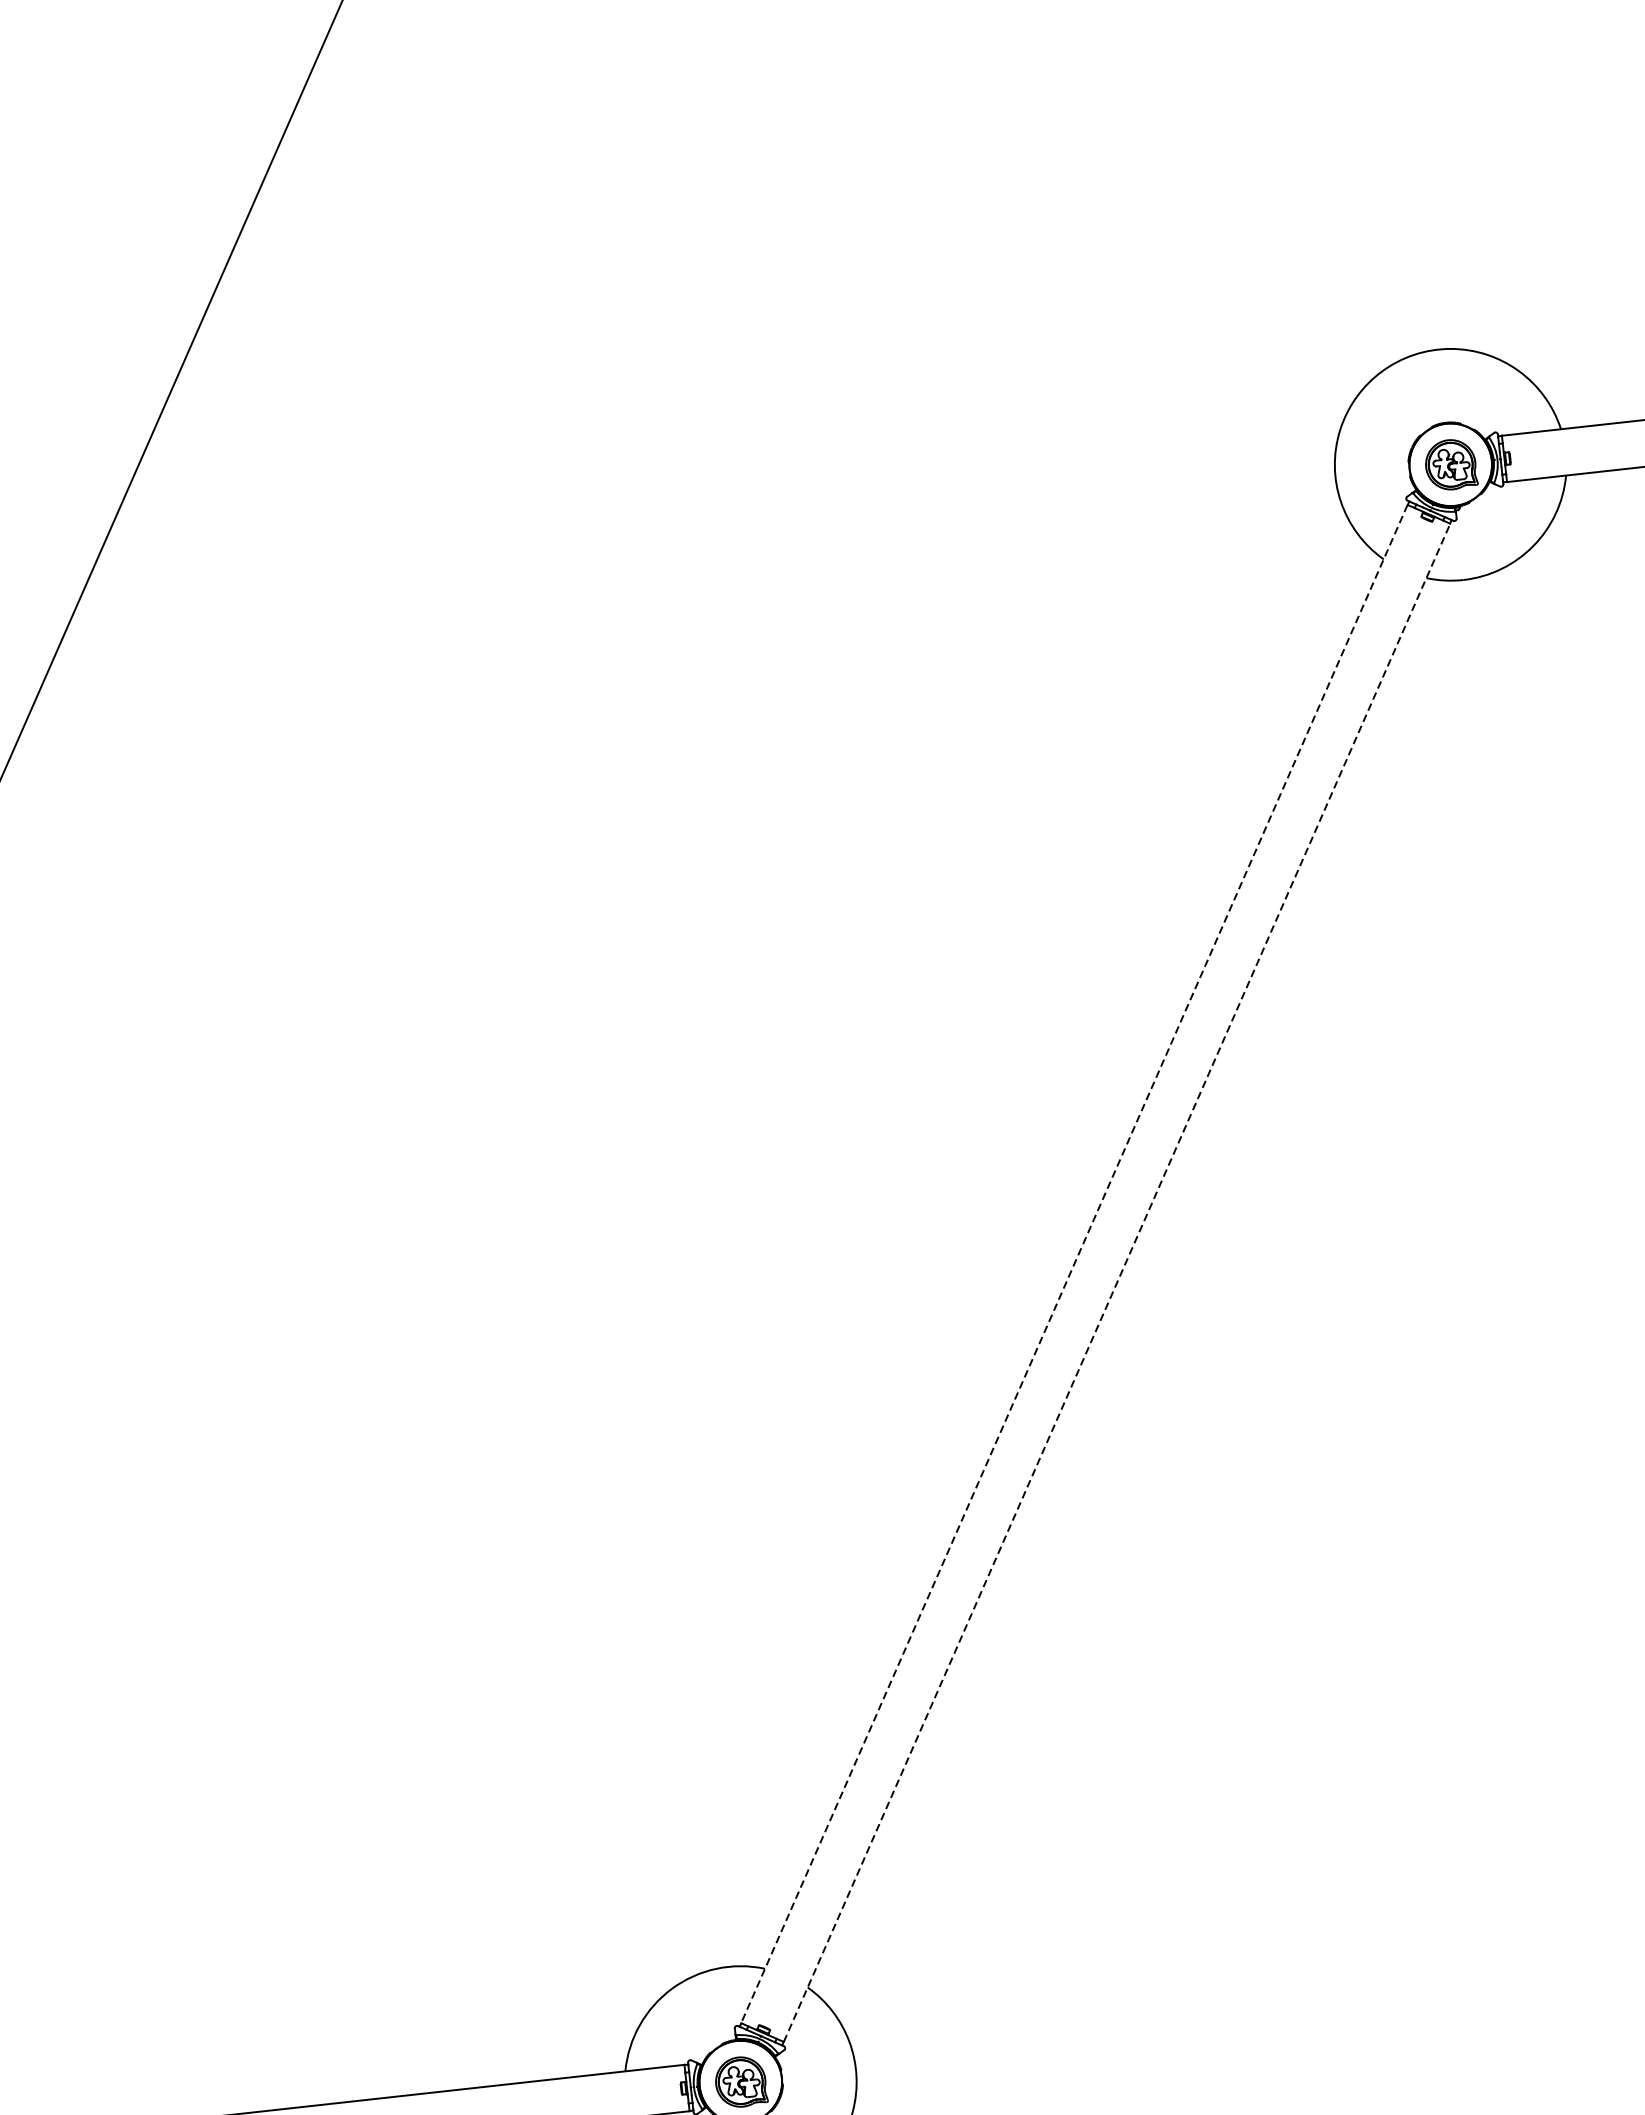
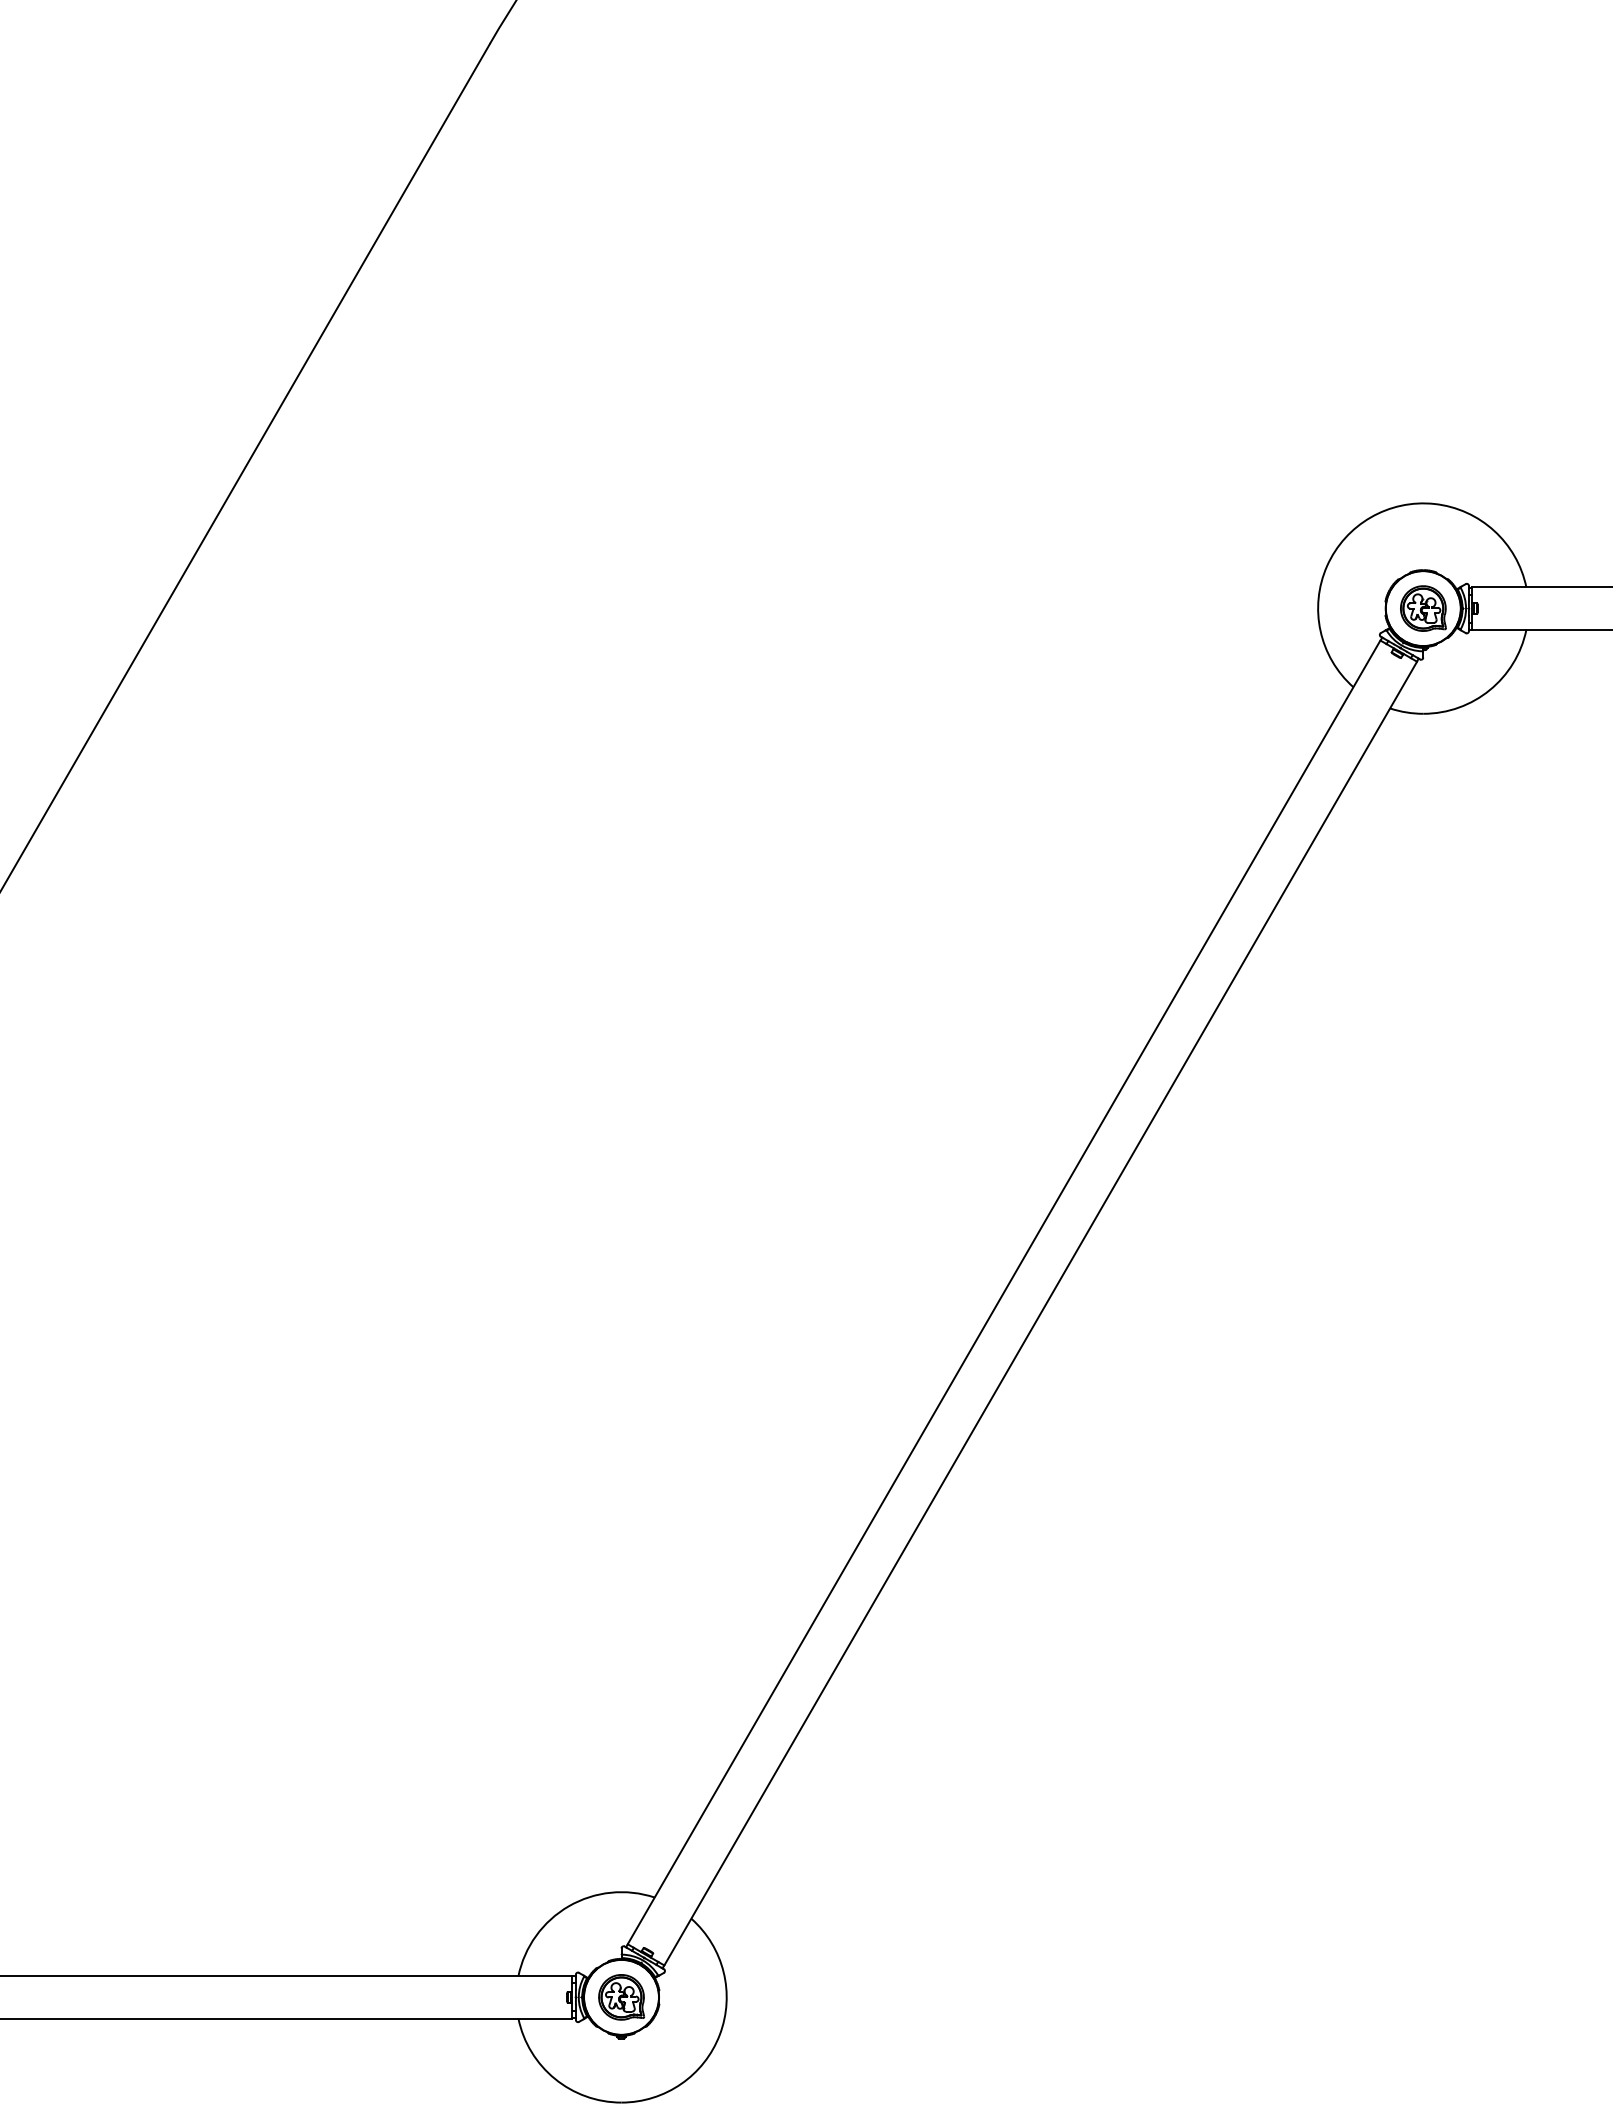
line: (1074, 1264) -> (1004, 1292), dashed -> solid
line: (1116, 1282) -> (1040, 1313), dashed -> solid

